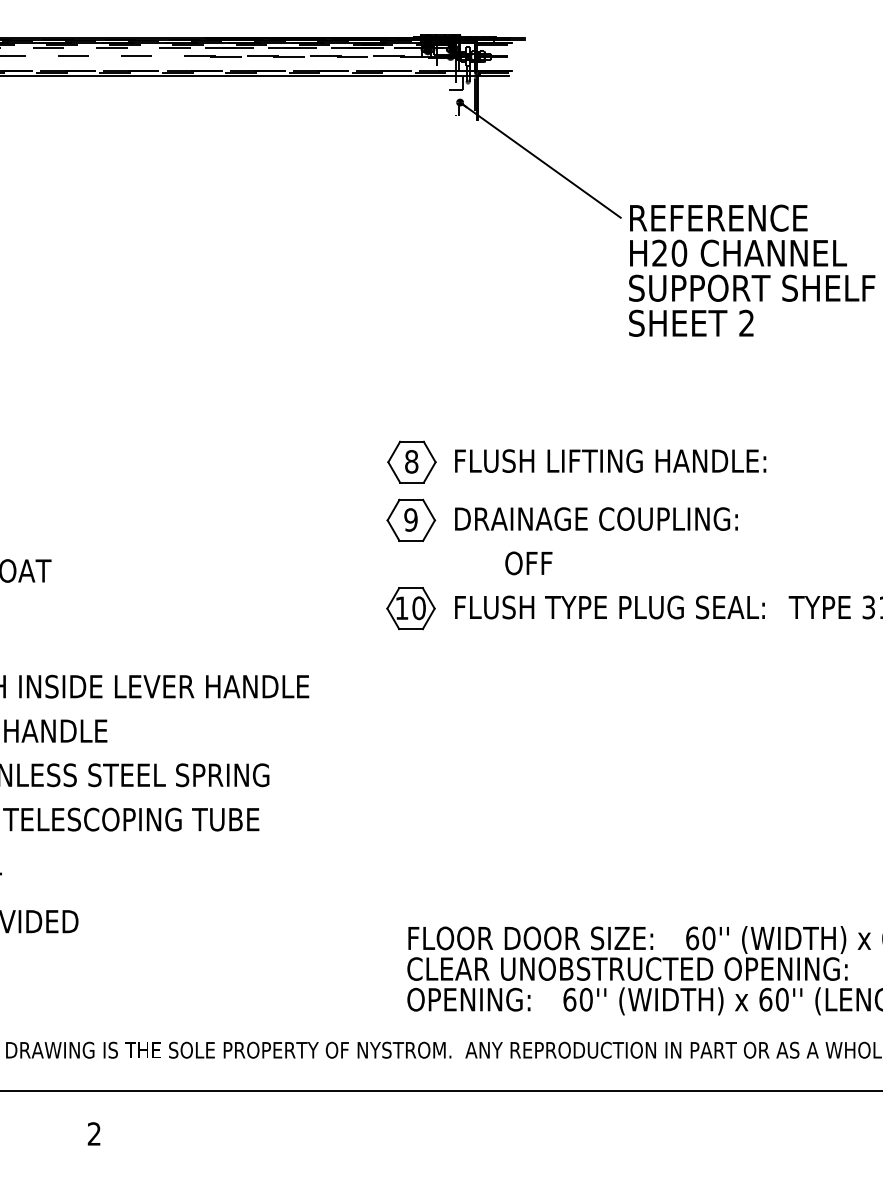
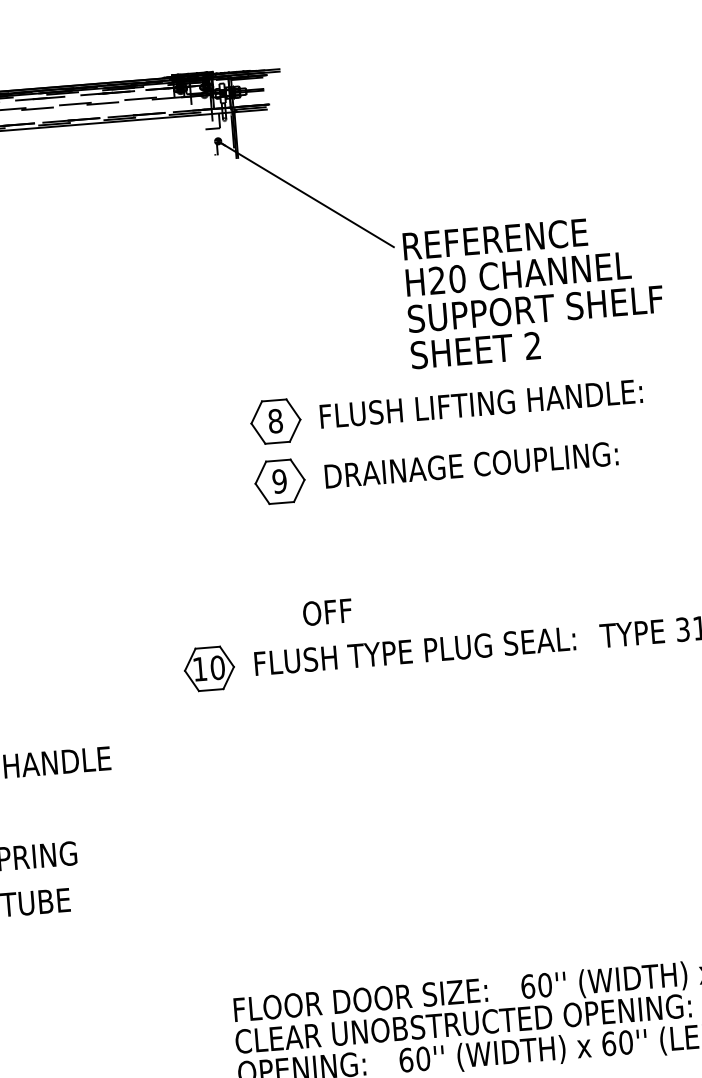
part: (576, 507) -> (449, 454), moved

